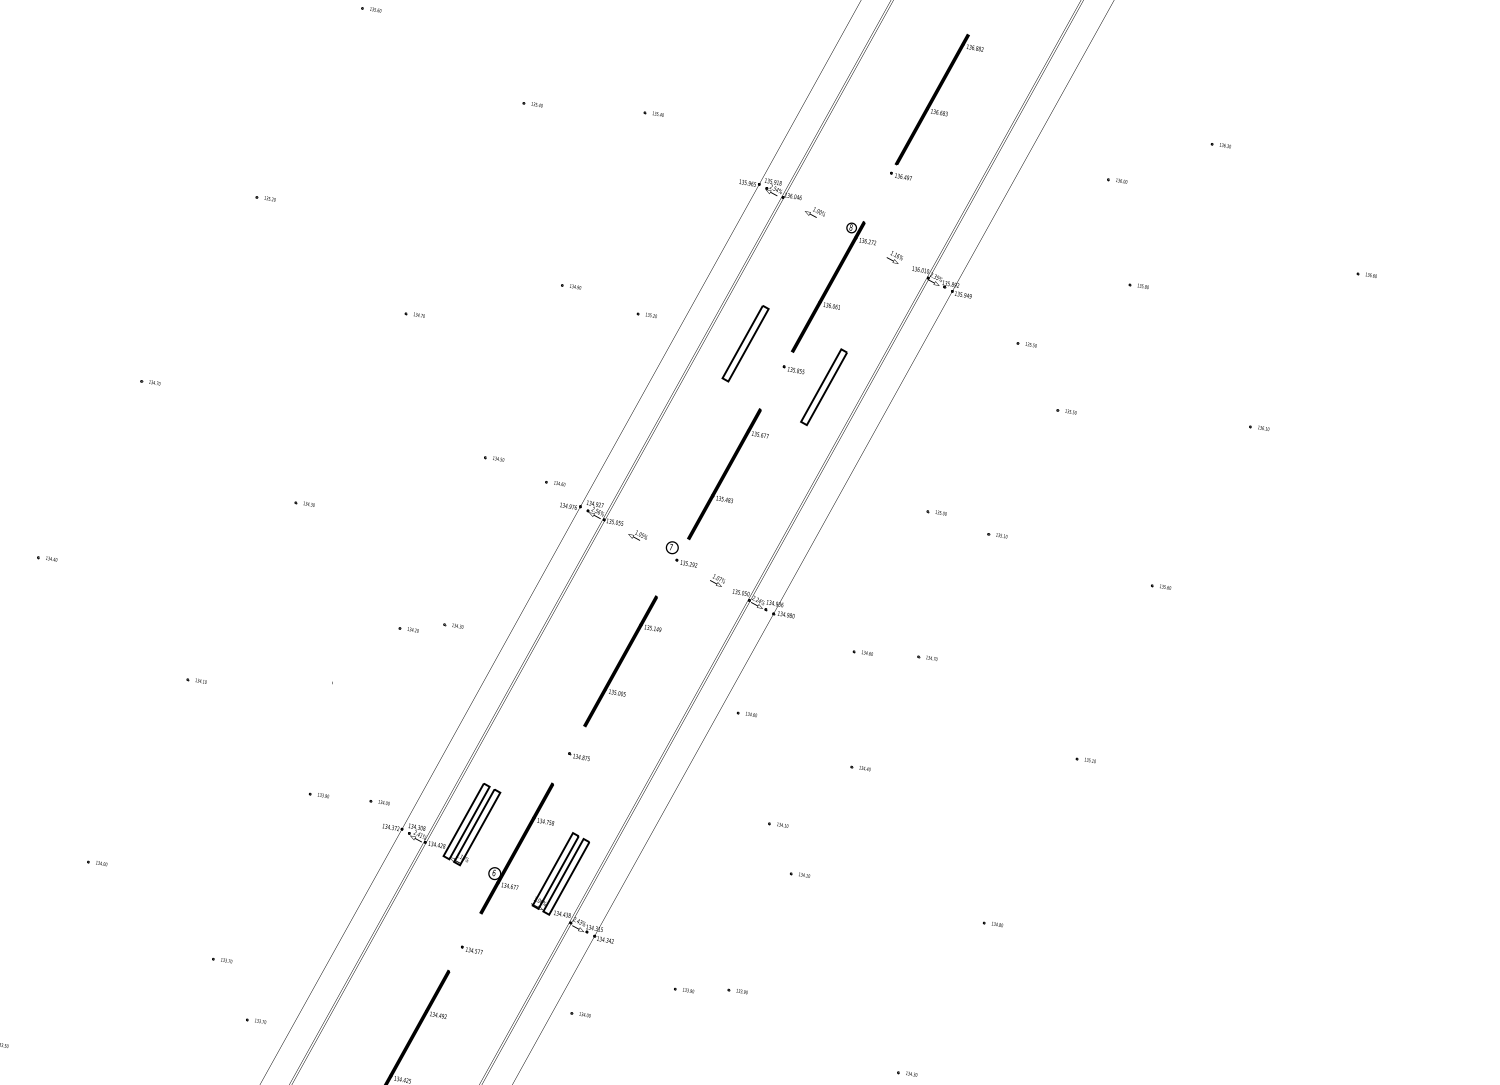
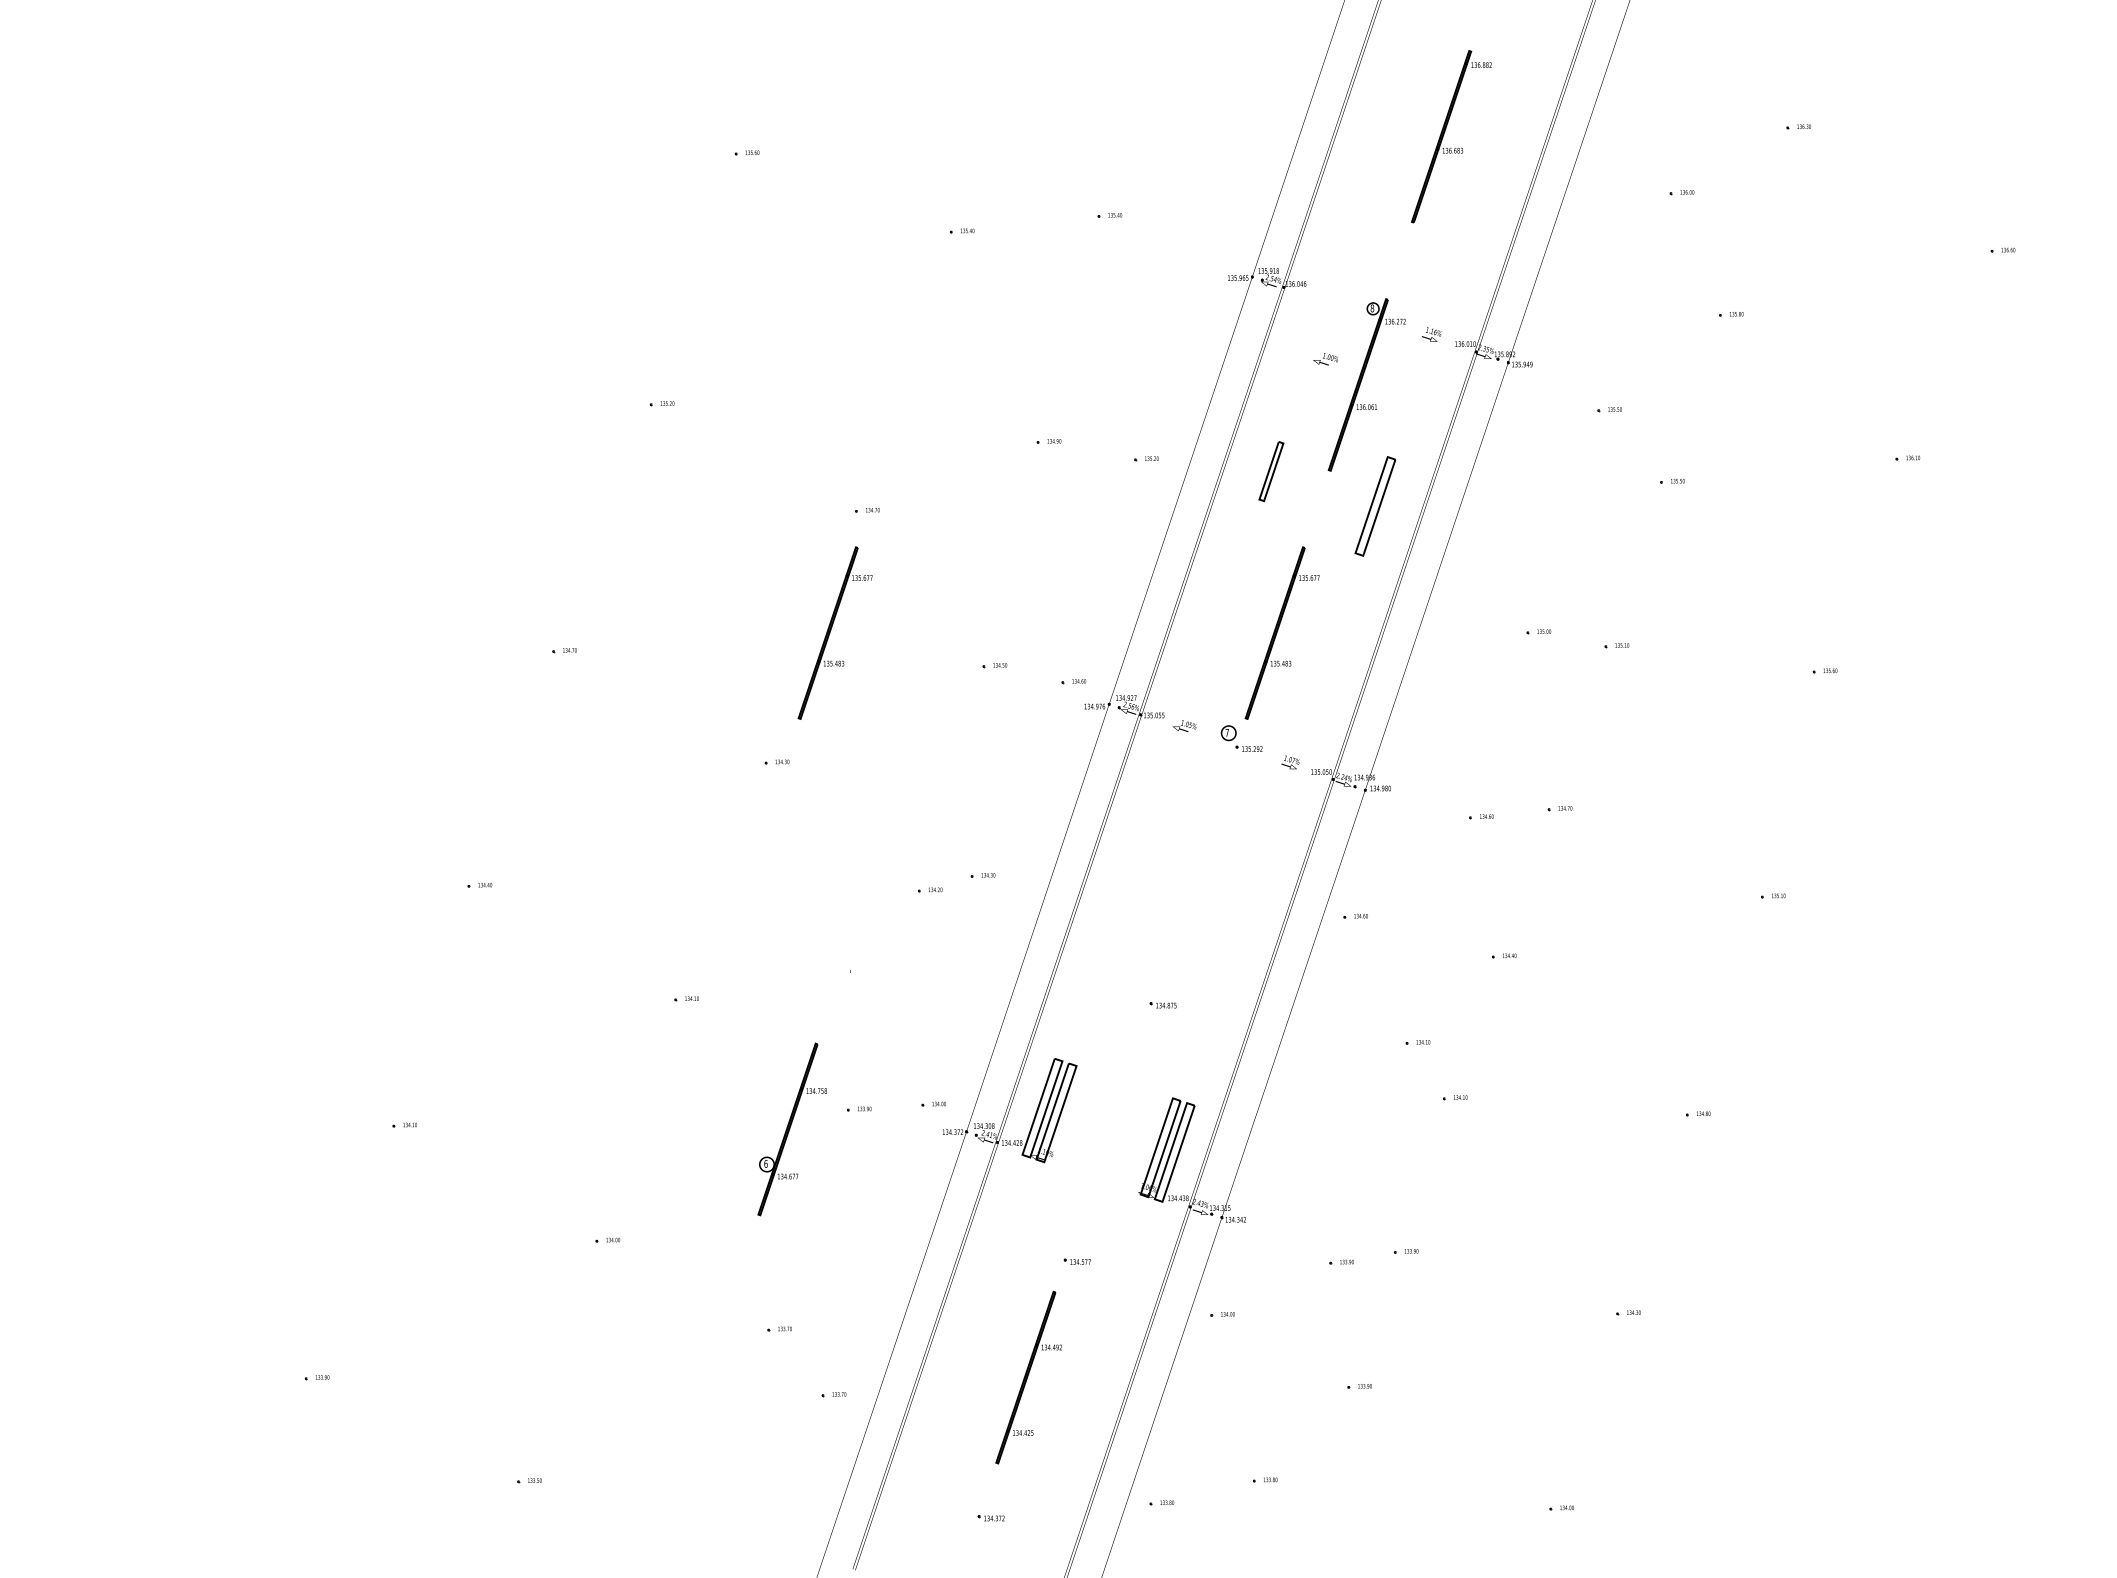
part: (900, 176) -> (1420, 235), removed
text: (814, 212) -> (1325, 359), moved
part: (745, 343) -> (1271, 471), size x0.6
part: (793, 369) -> (1334, 492), removed
part: (370, 407) -> (834, 632), added
part: (625, 662) -> (1197, 881), removed
part: (519, 849) -> (791, 1129), moved

